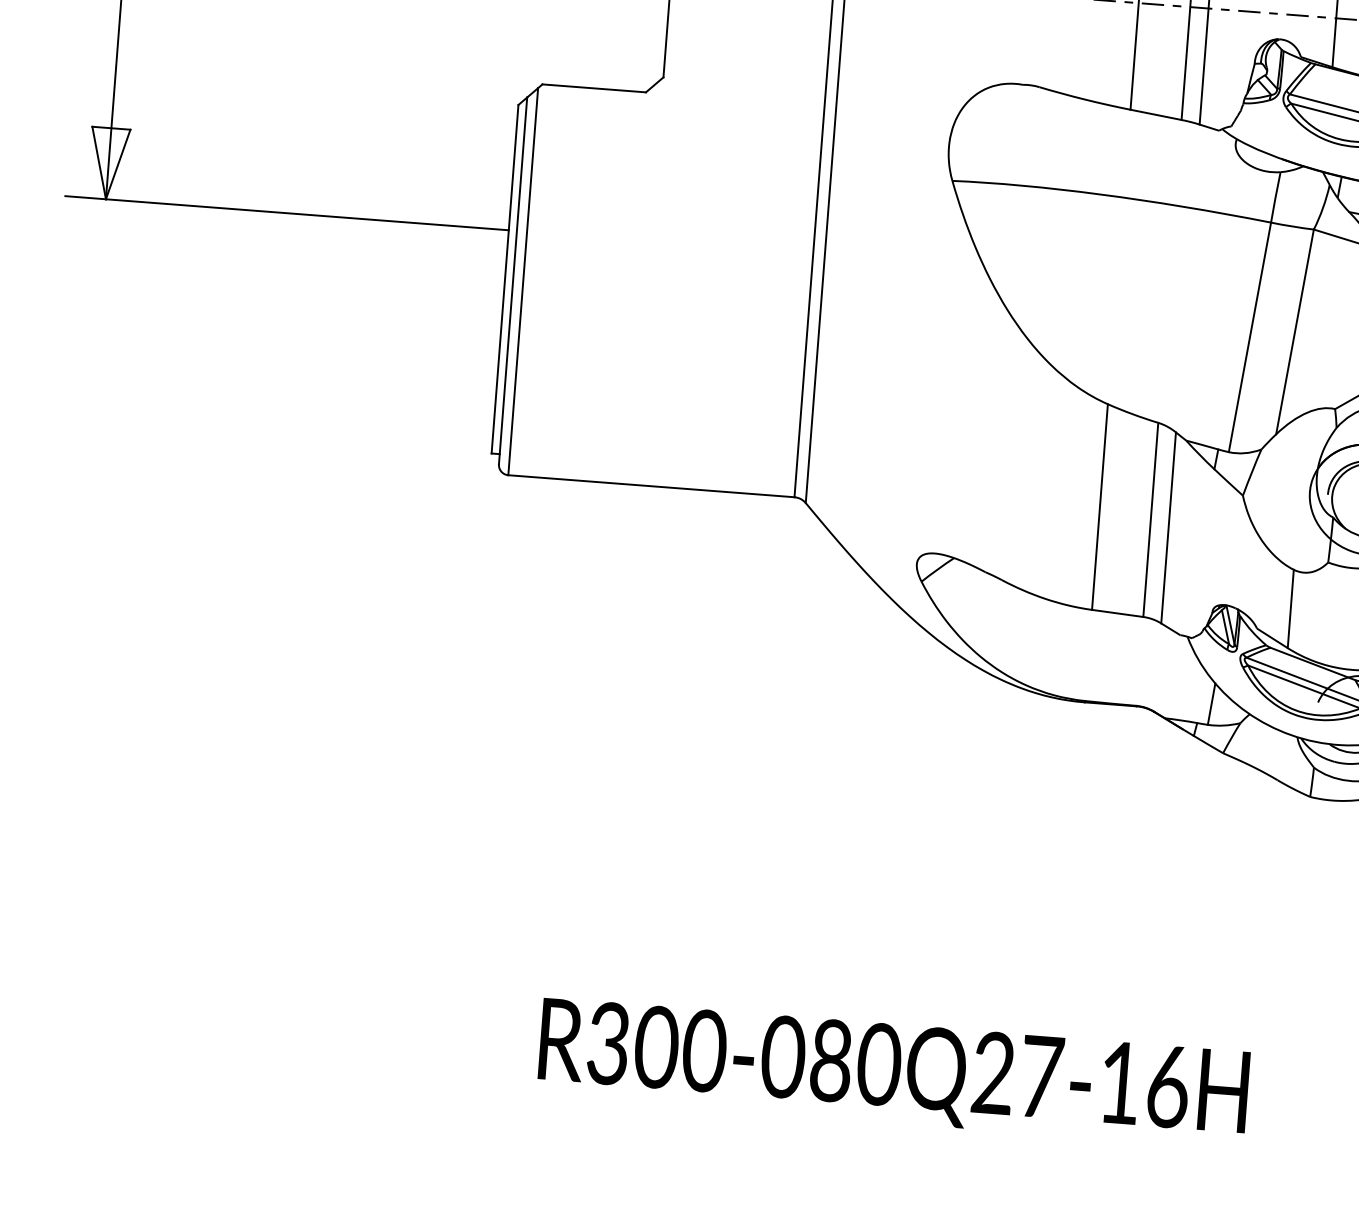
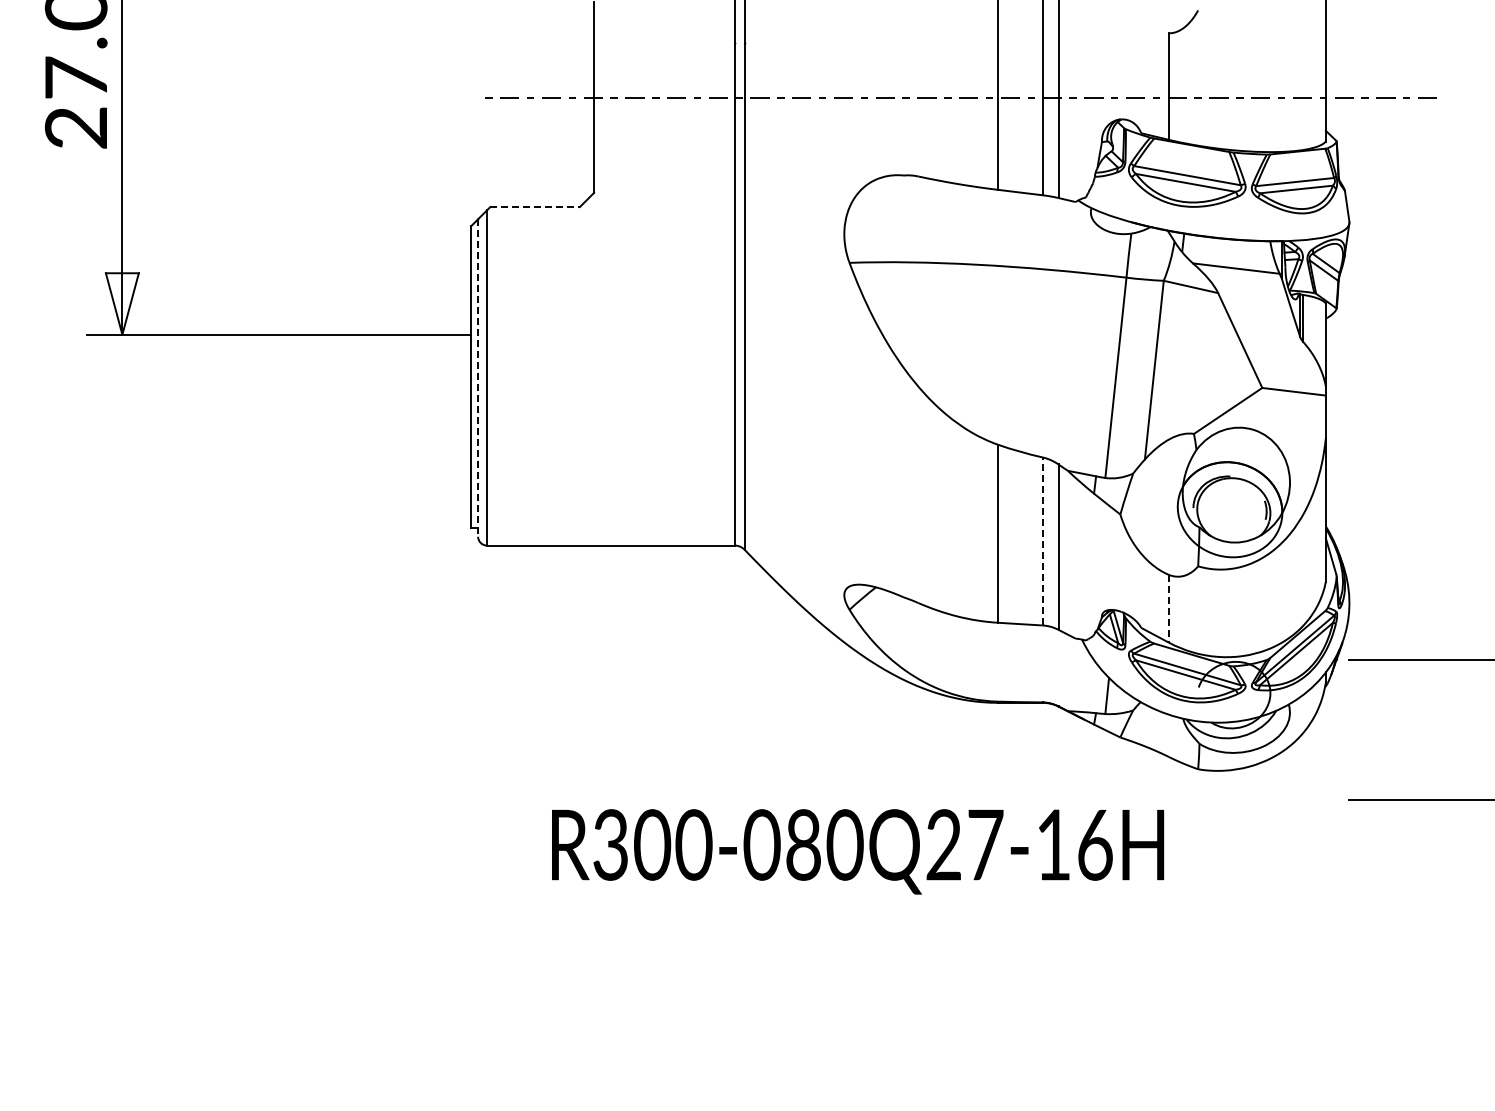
line: (594, 87) -> (535, 206), solid -> dashed
line: (513, 281) -> (478, 378), solid -> dashed
line: (1150, 518) -> (1042, 540), solid -> dashed
line: (1291, 608) -> (1169, 608), solid -> dashed
text: (894, 1073) -> (858, 851), moved

